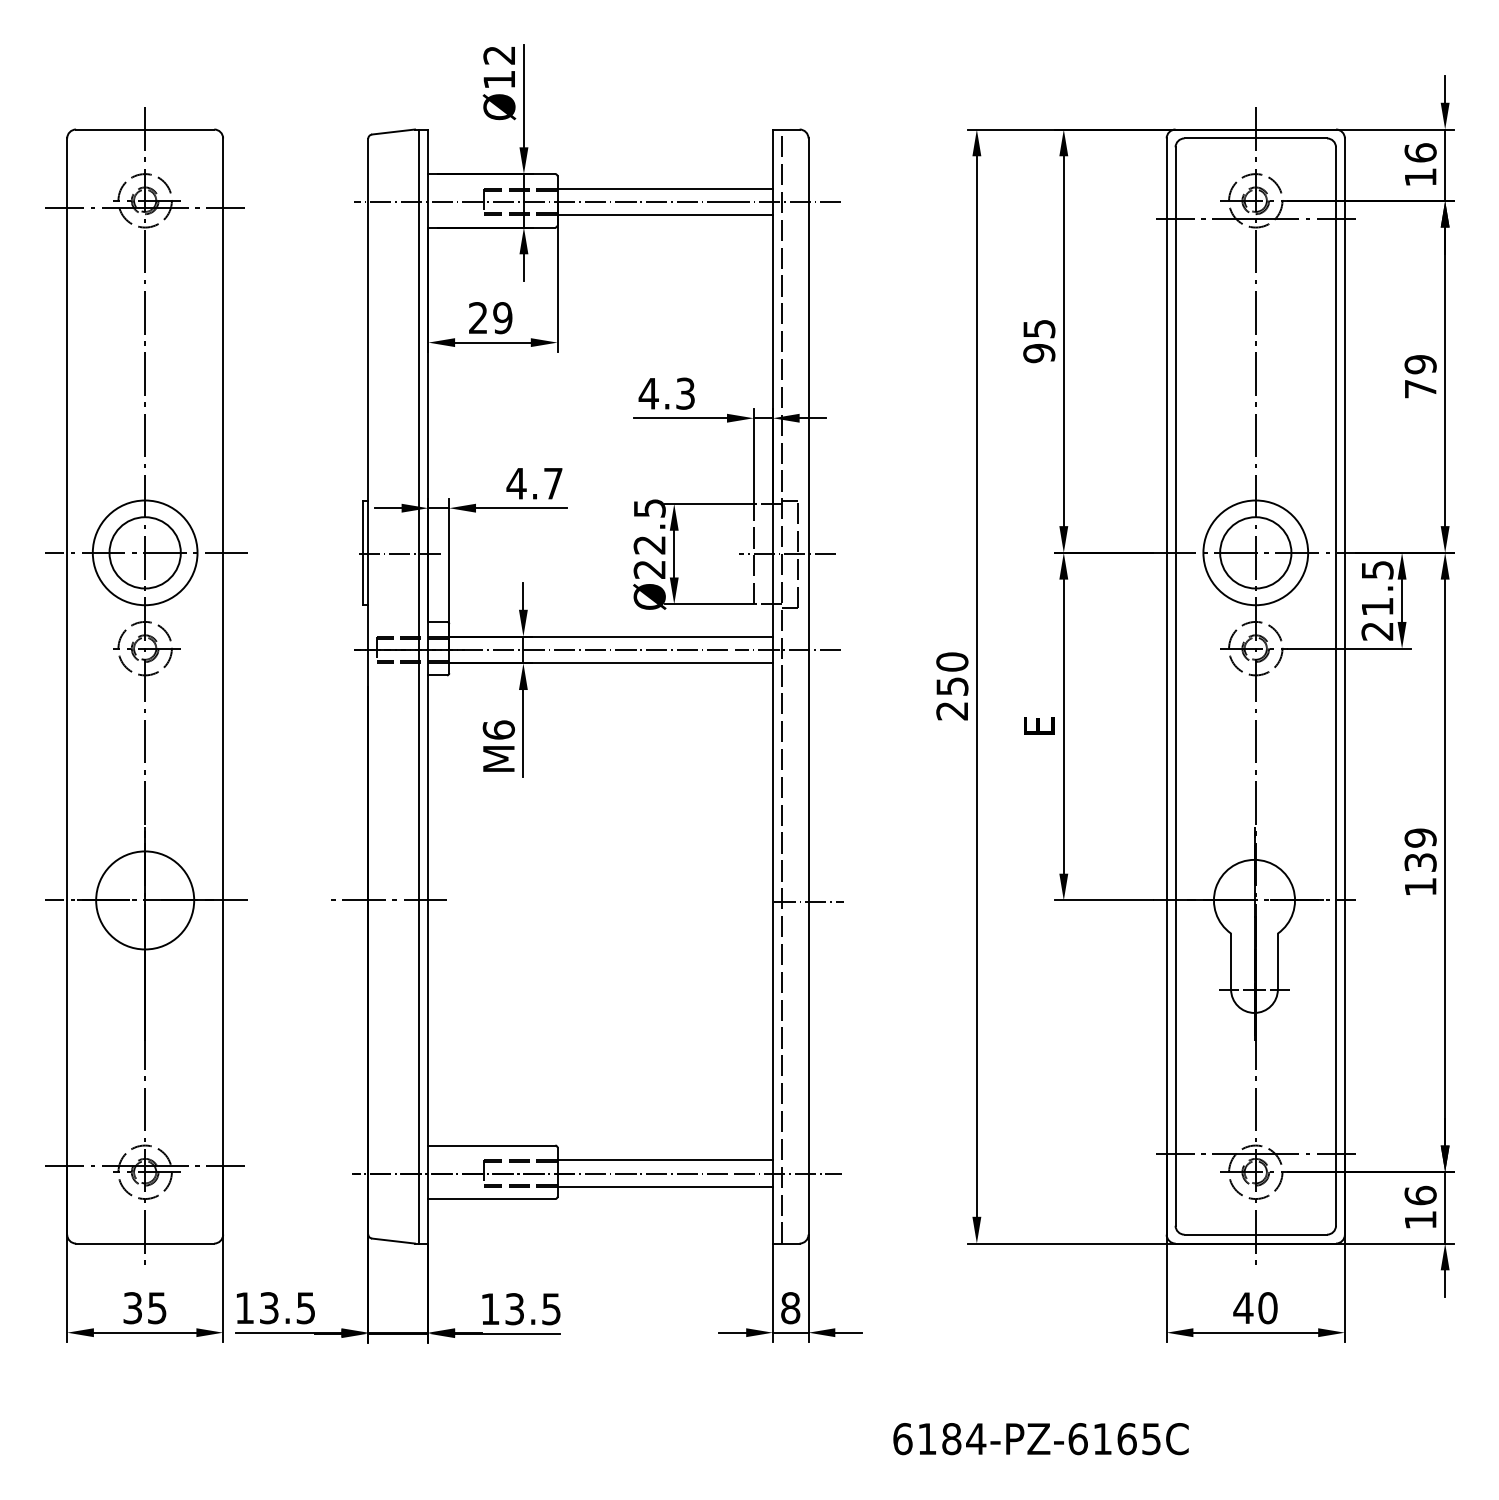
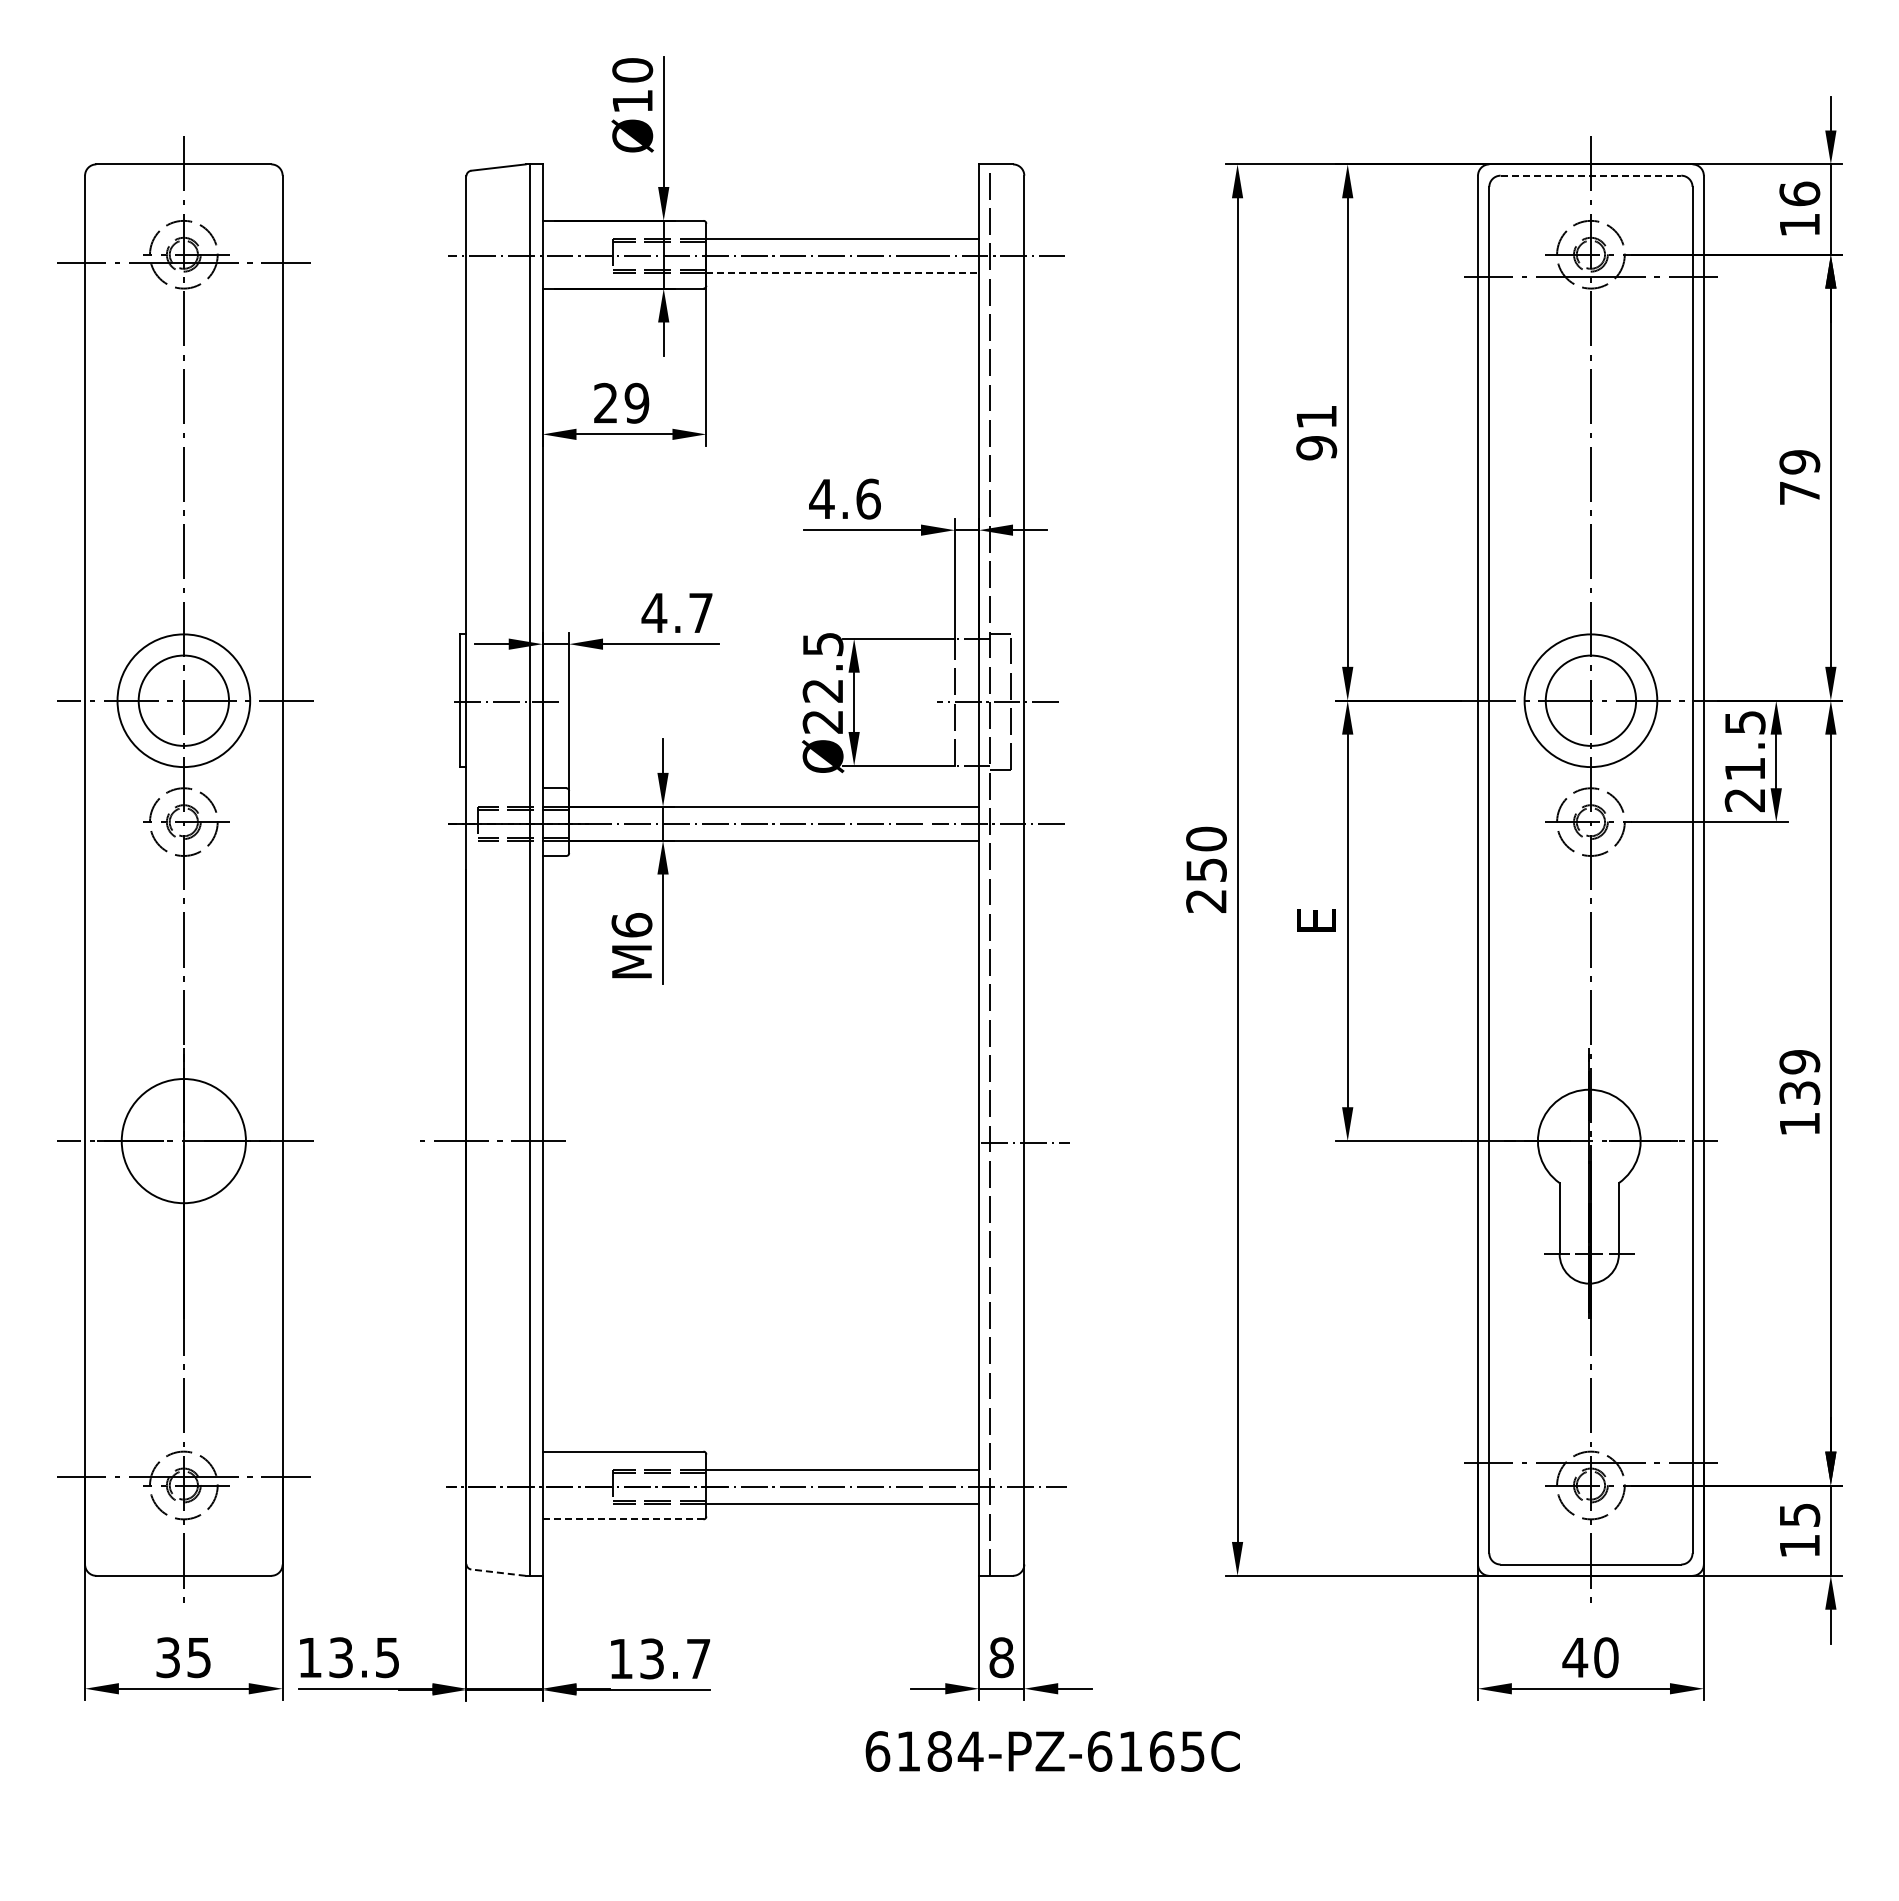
text: (499, 55) -> (632, 70), Ø12 -> Ø10
line: (1256, 138) -> (1591, 175), solid -> dashed
line: (665, 215) -> (843, 273), solid -> dashed
text: (1039, 328) -> (1317, 416), 95 -> 91
text: (685, 393) -> (868, 498), 4.3 -> 4.6
text: (1420, 1195) -> (1799, 1514), 16 -> 15
line: (491, 1199) -> (622, 1519), solid -> dashed
line: (393, 1240) -> (498, 1572), solid -> dashed
text: (551, 1309) -> (698, 1659), 13.5 -> 13.7
text: (1040, 1439) -> (1052, 1751), moved

